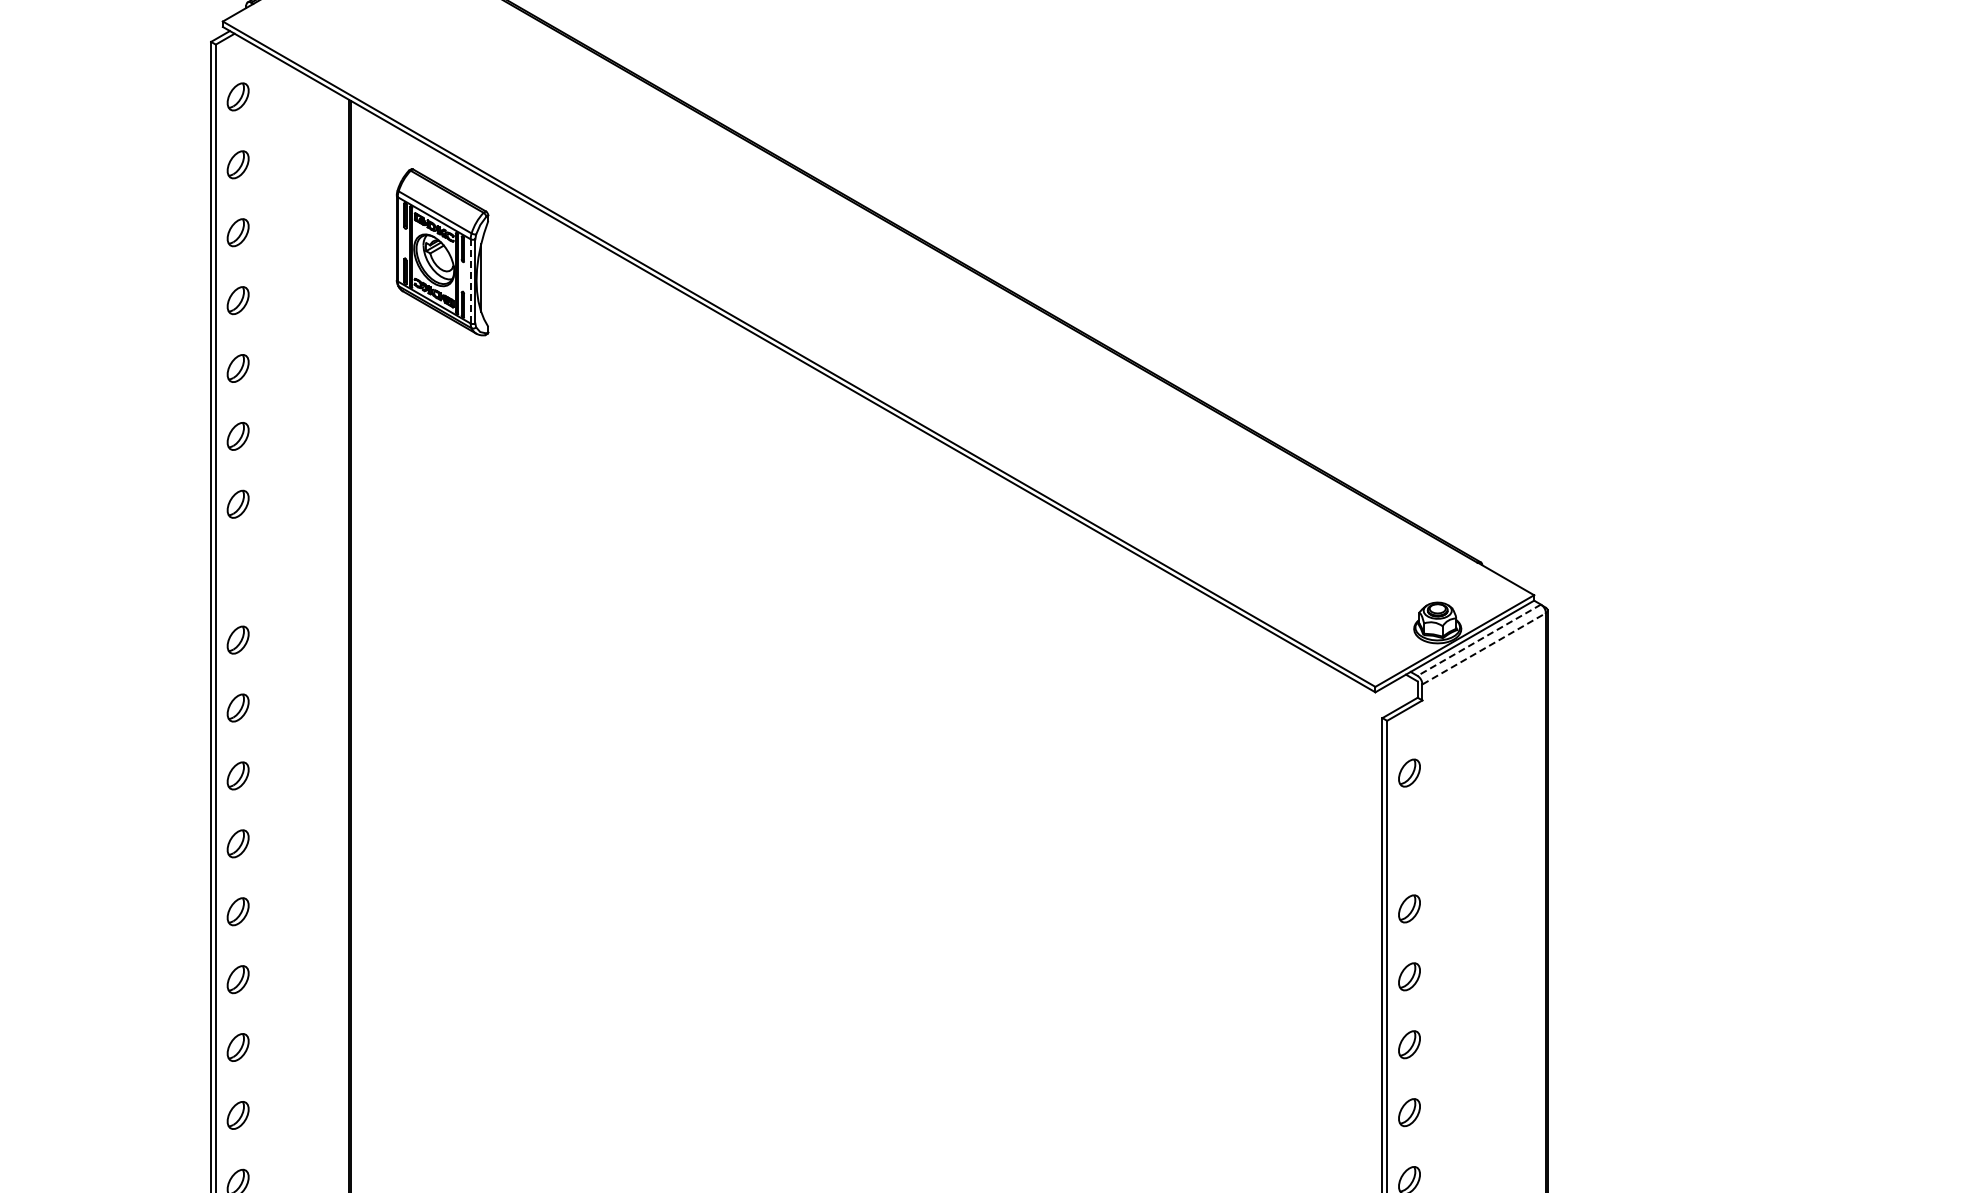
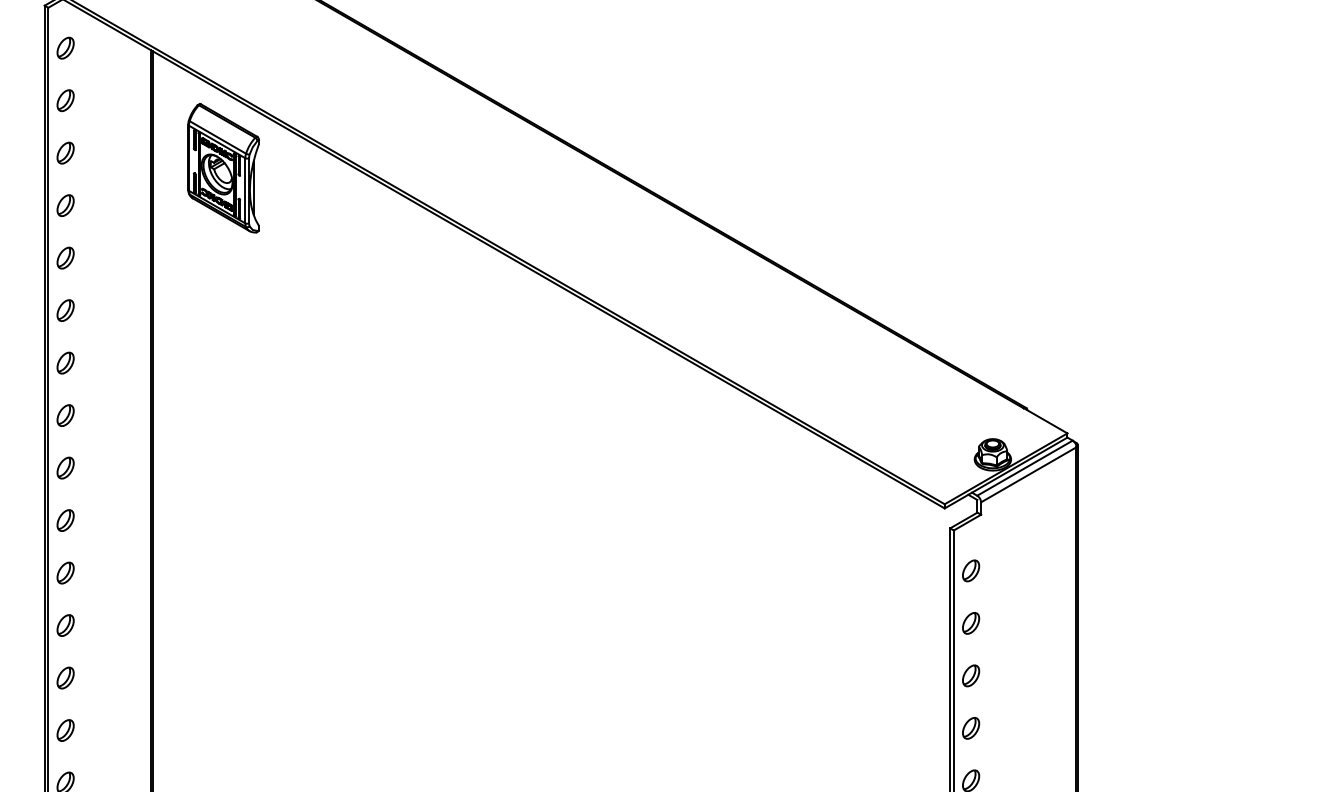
line: (470, 281) -> (245, 190), dashed -> solid
part: (237, 571) -> (65, 415), added
line: (1478, 640) -> (1024, 468), dashed -> solid
line: (1484, 648) -> (1029, 474), dashed -> solid
part: (1409, 840) -> (971, 622), added

